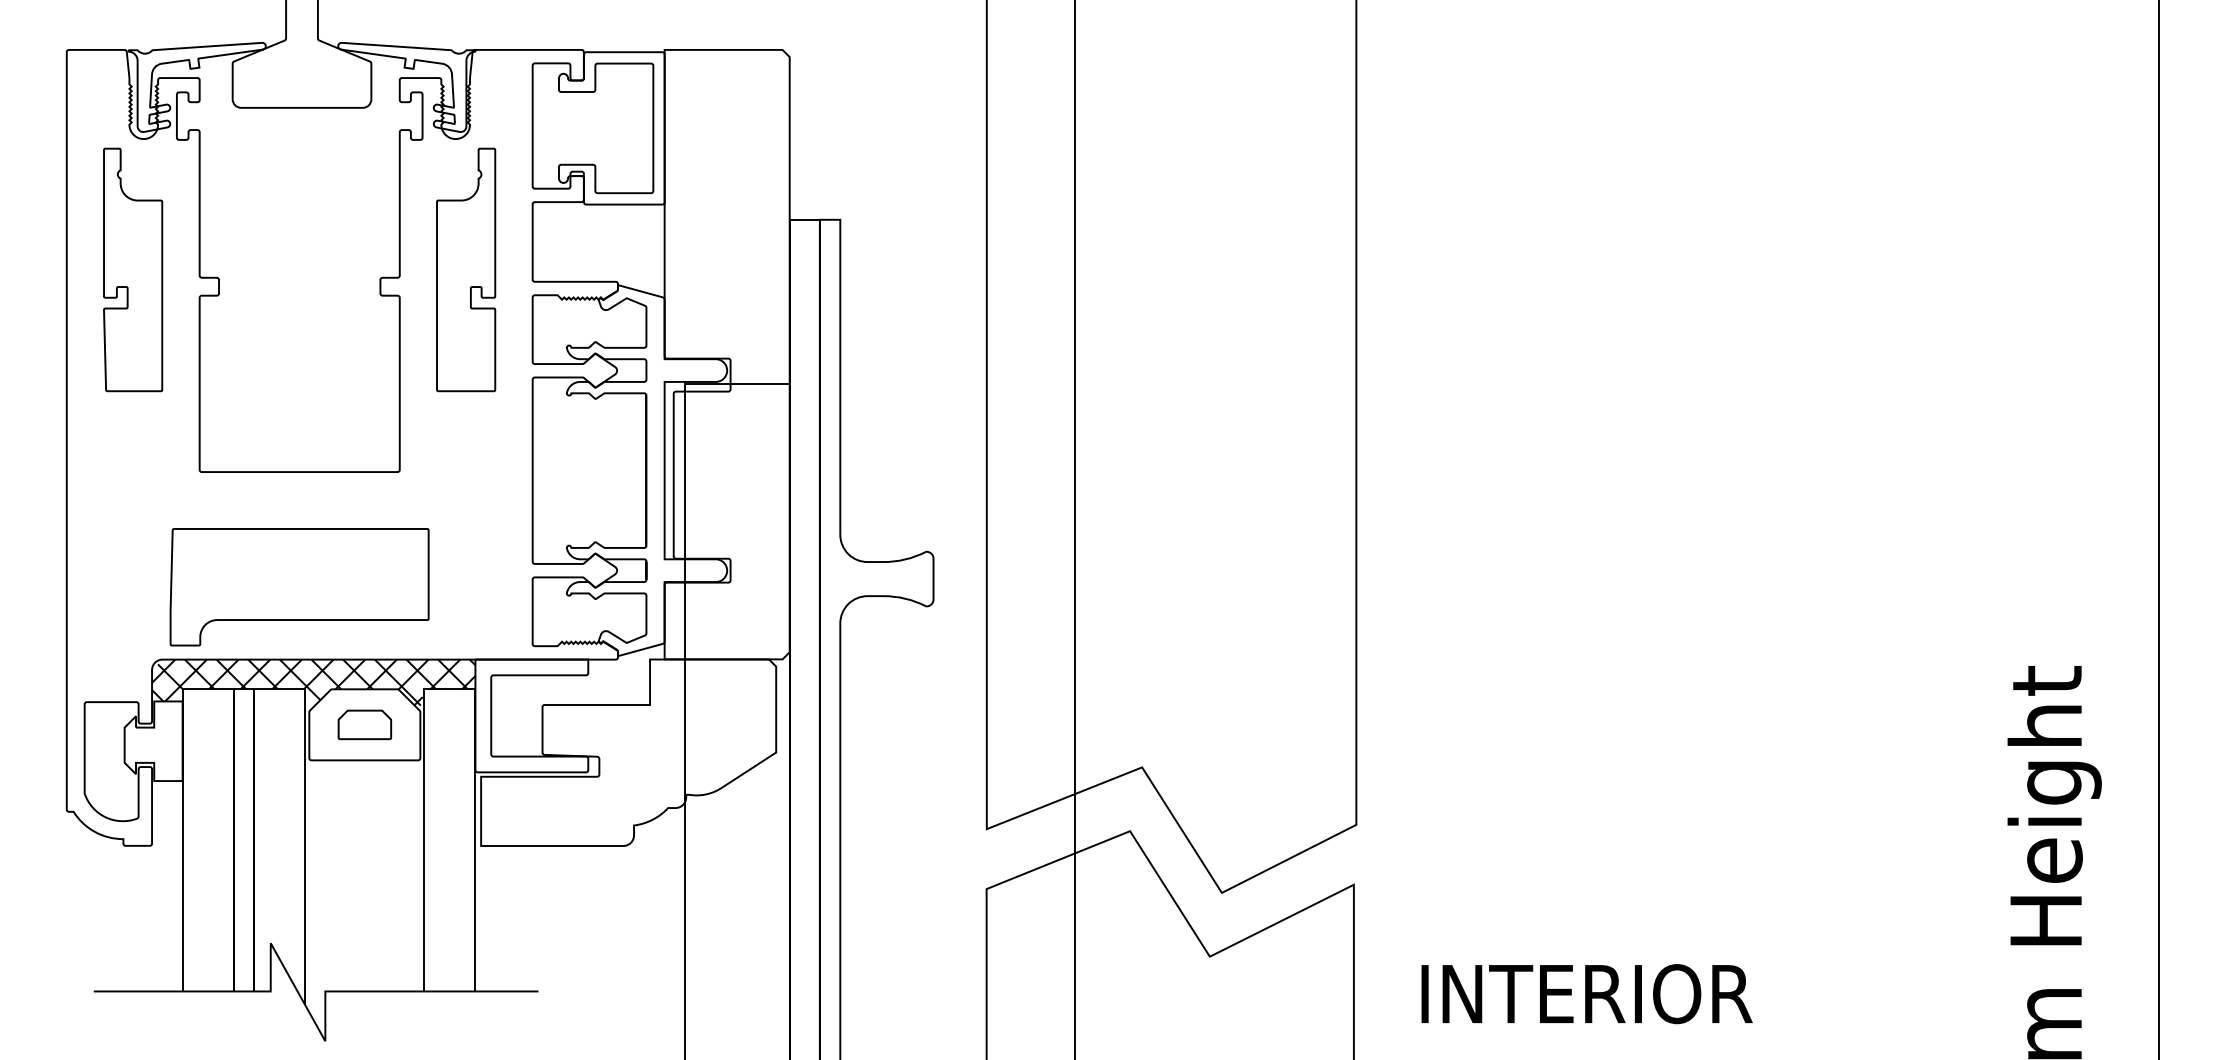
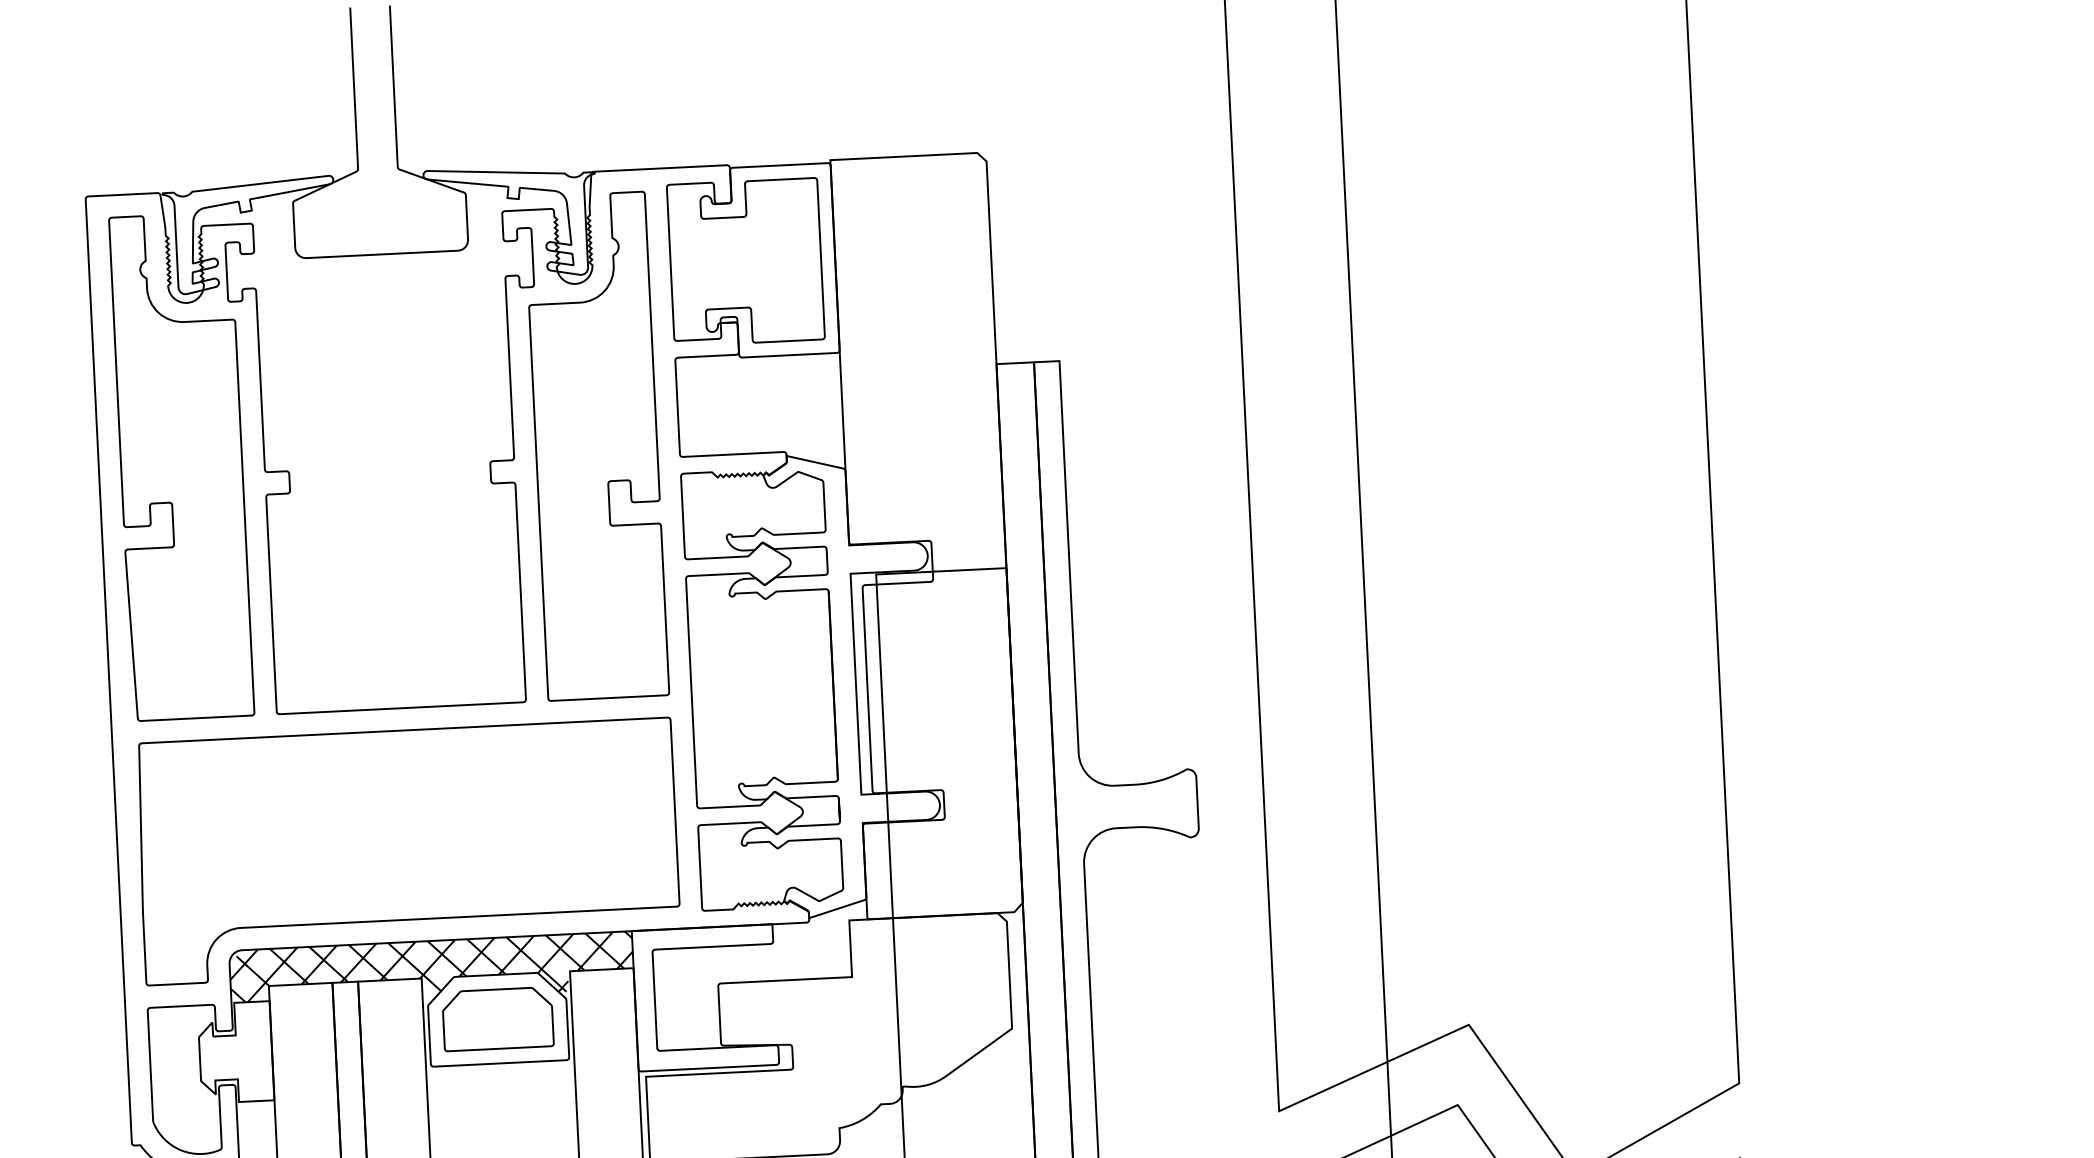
part: (132, 269) -> (180, 466), size x1.67
part: (465, 269) -> (595, 445), size x1.67
part: (299, 587) -> (408, 852), size x1.67
part: (364, 724) -> (497, 1018), size x1.67

